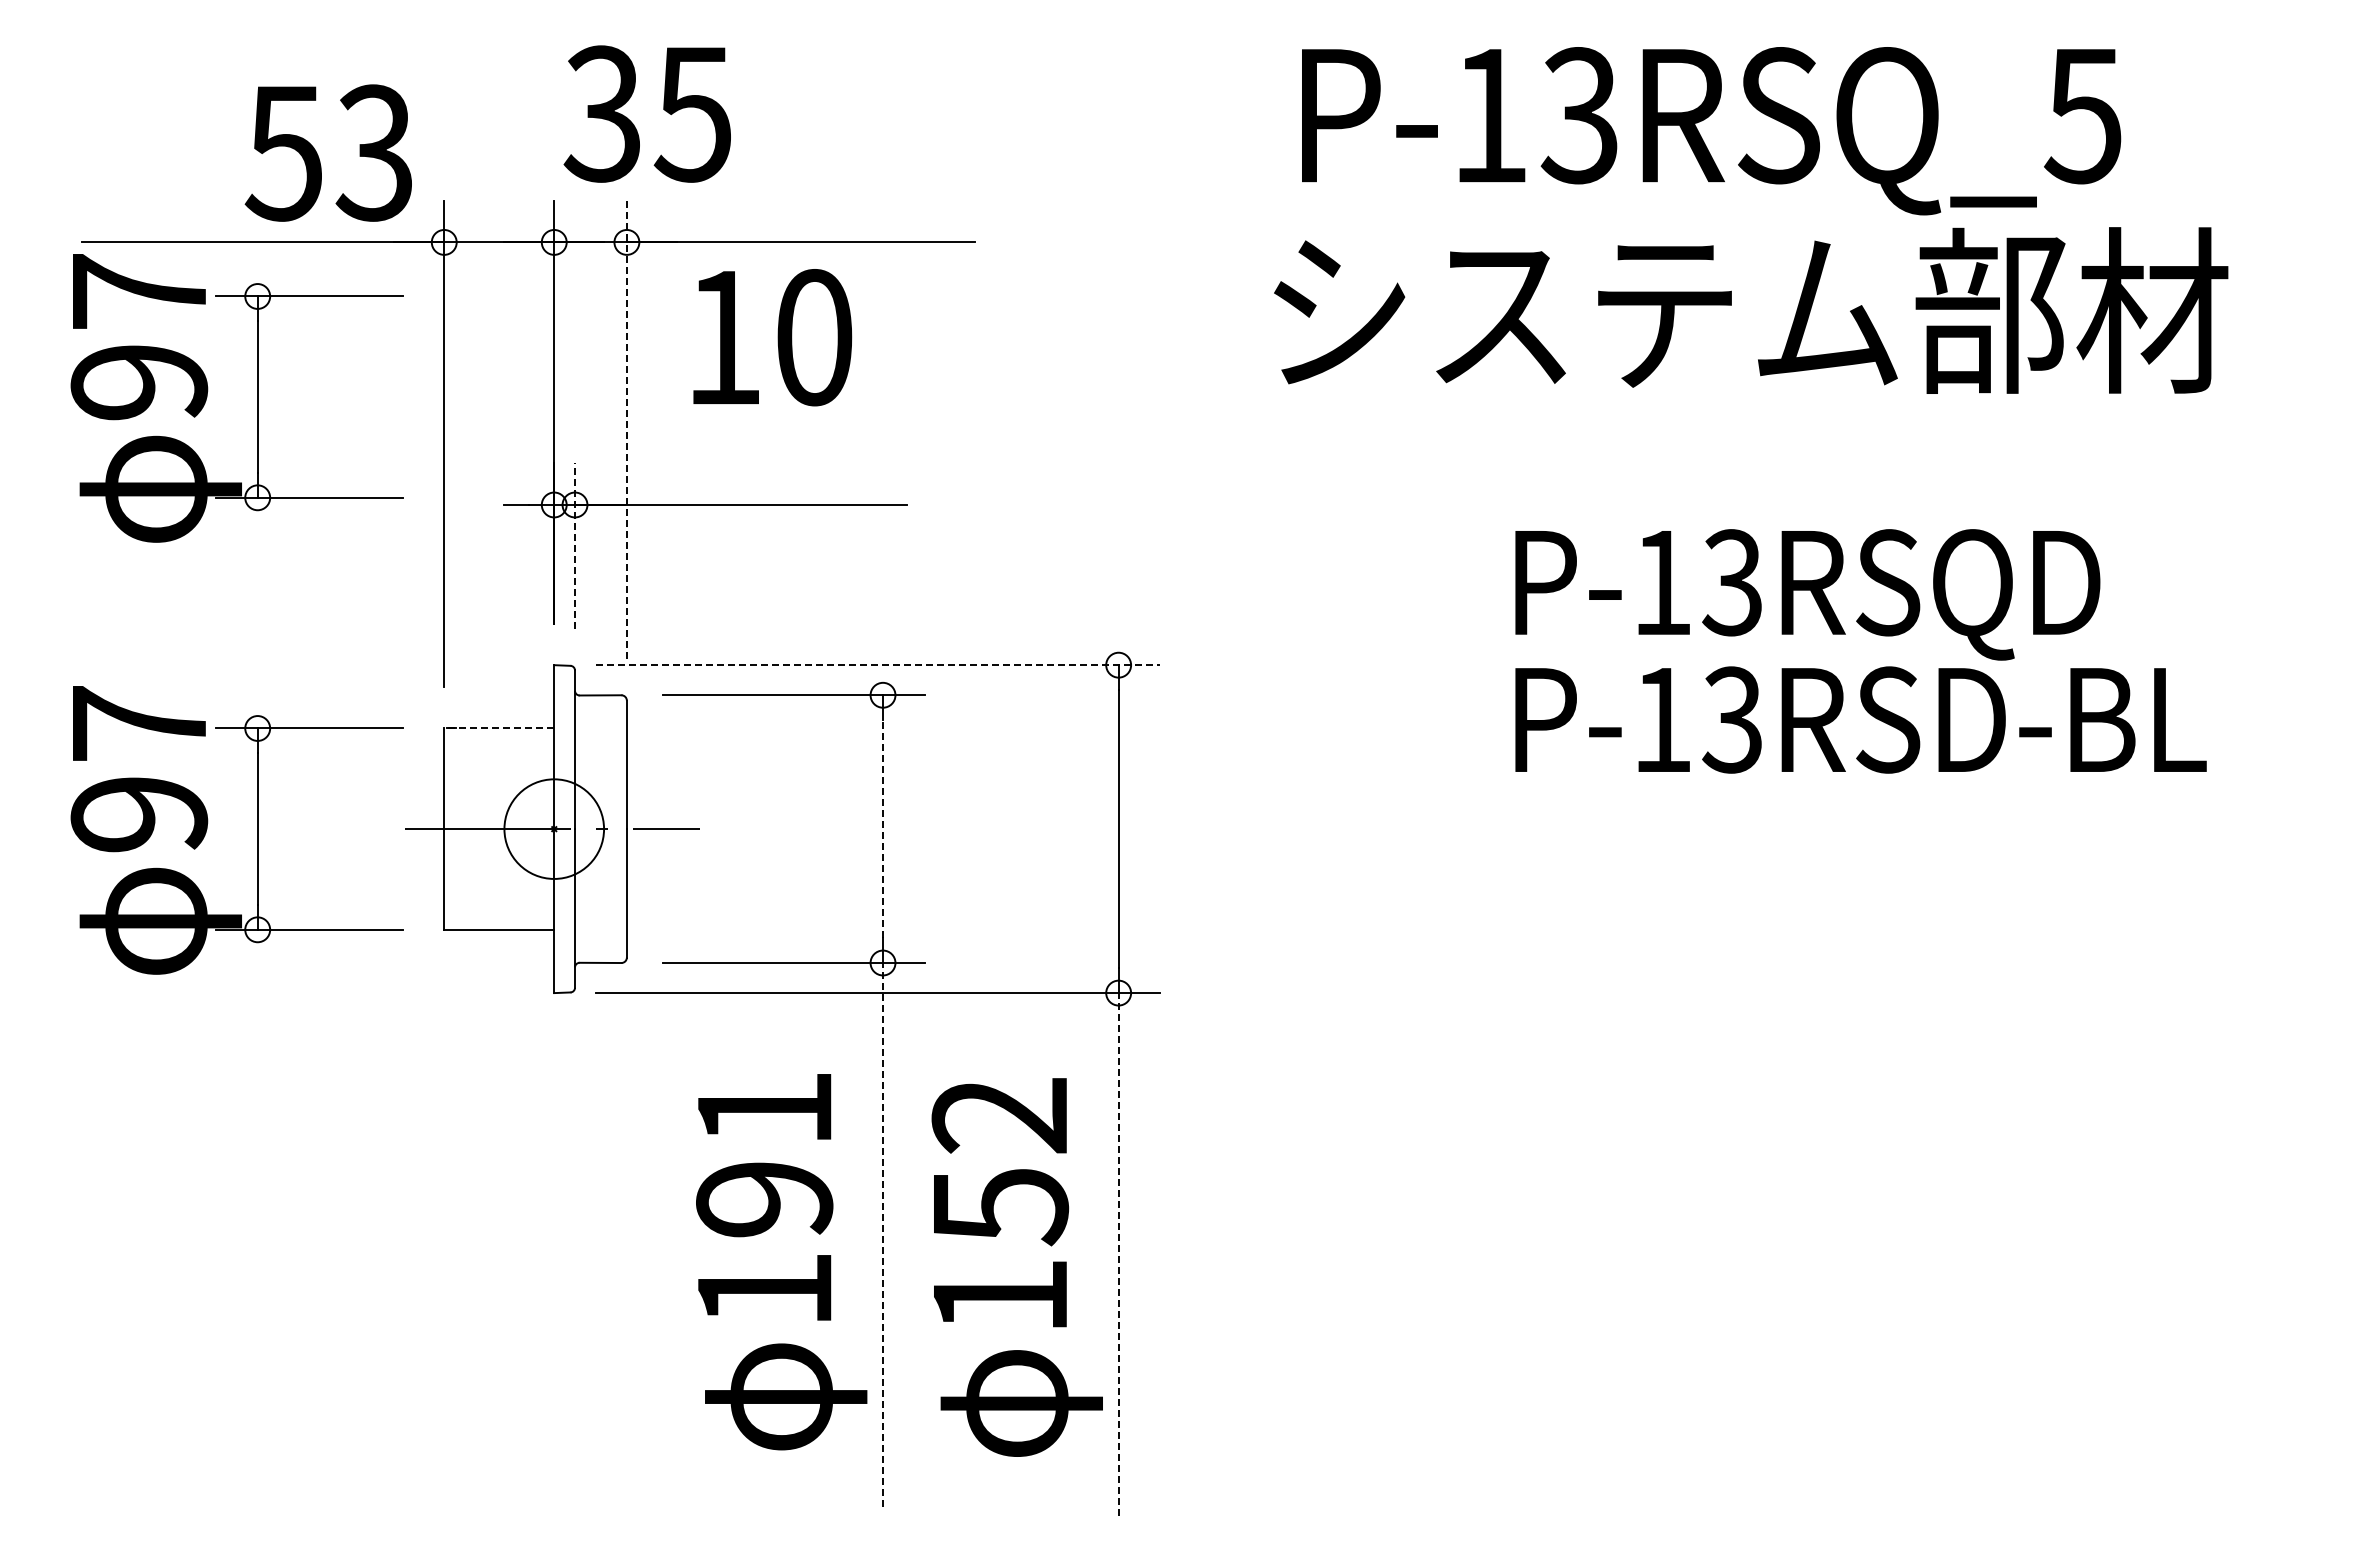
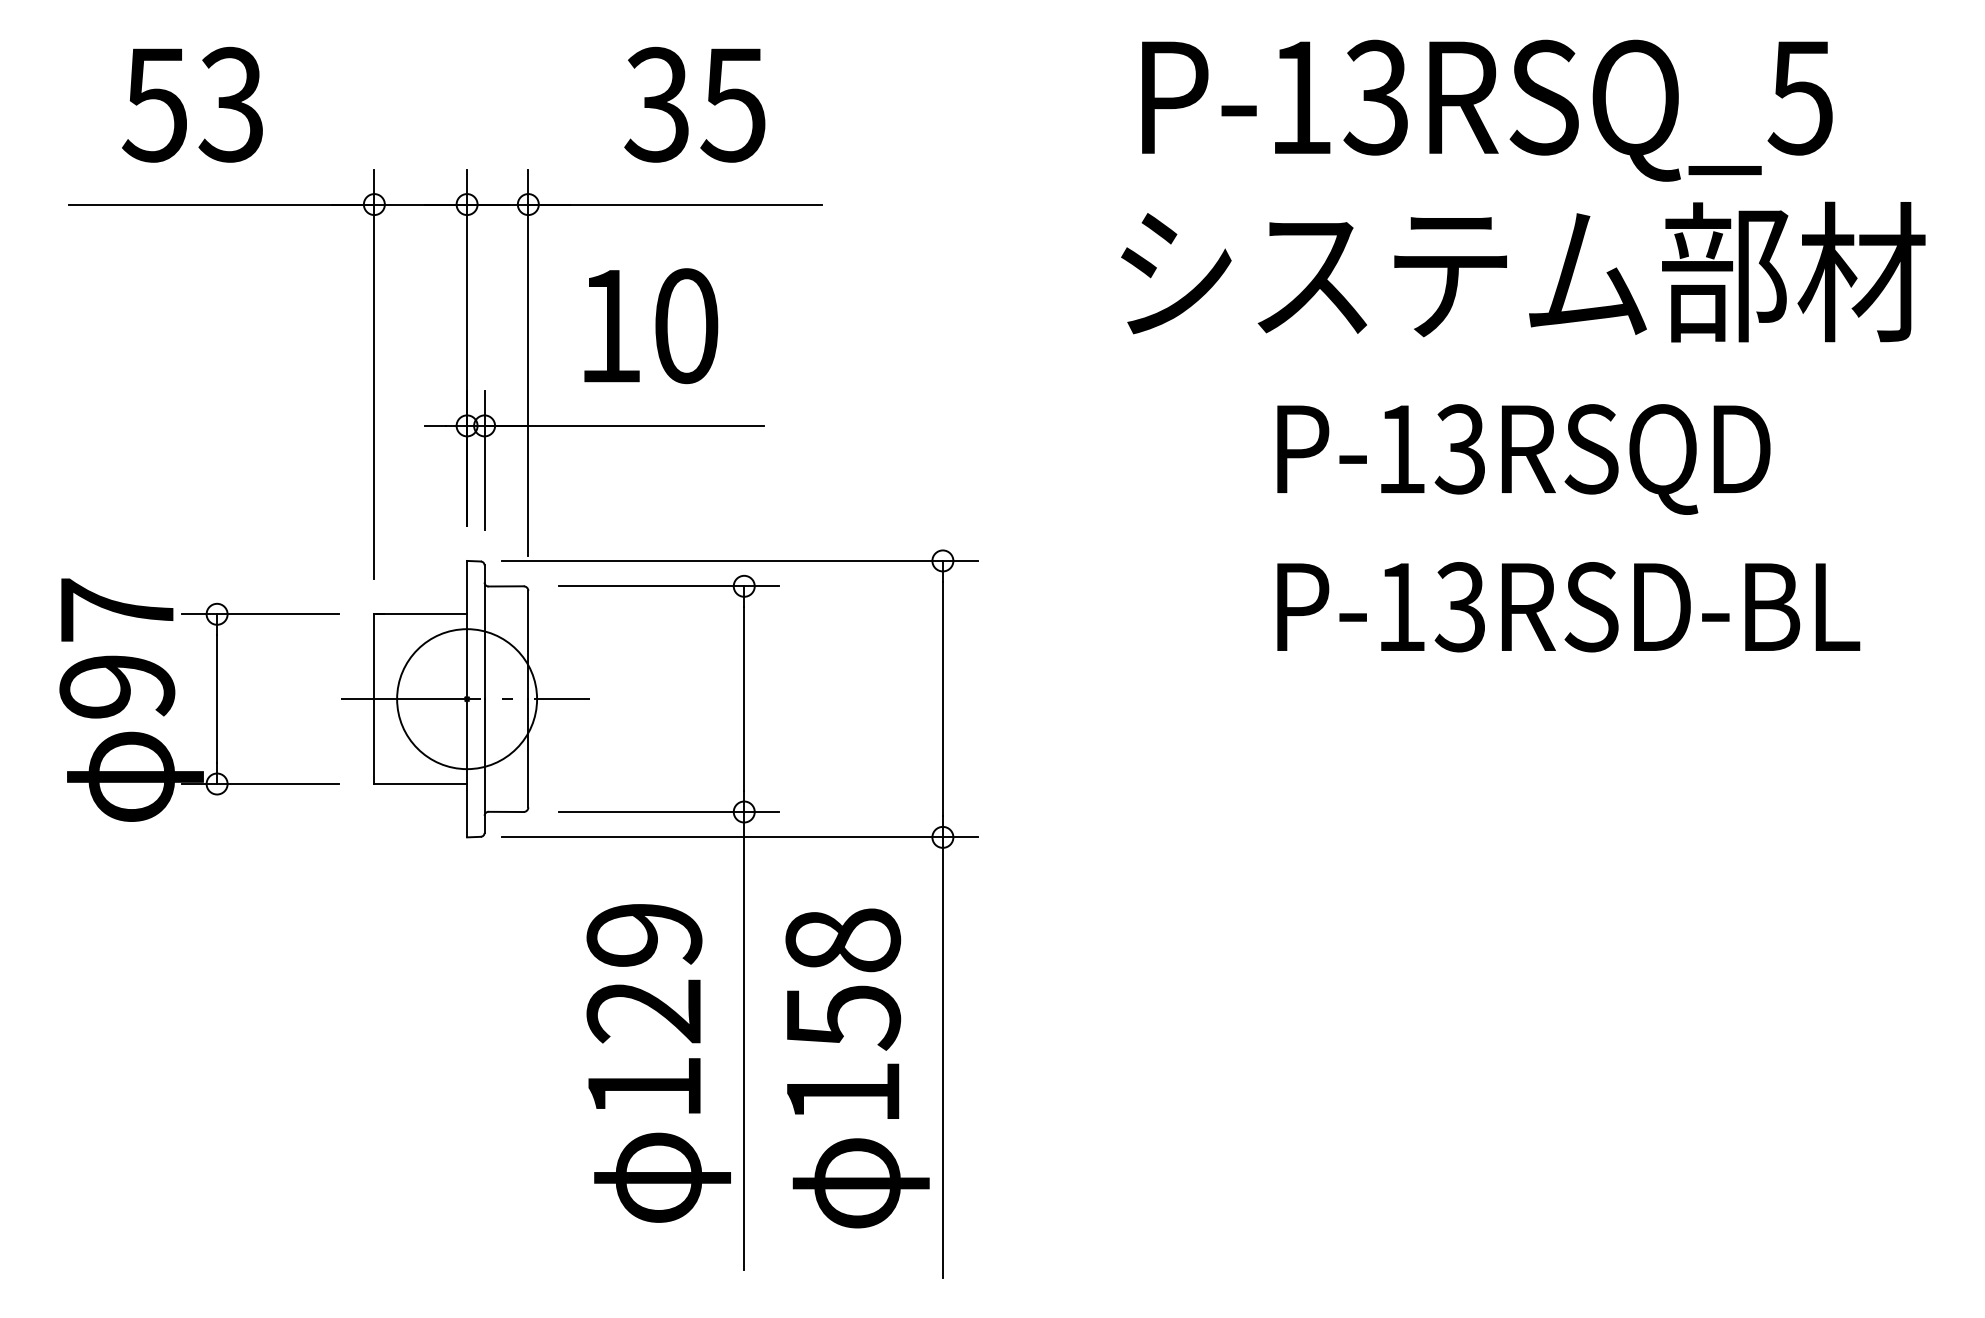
text: (646, 113) -> (694, 104), moved
text: (1711, 131) -> (1487, 111), moved
text: (327, 152) -> (191, 104), moved
text: (1751, 310) -> (1523, 272), moved
text: (772, 337) -> (651, 326), moved
part: (257, 398) -> (216, 336), removed
line: (626, 429) -> (528, 362), dashed -> solid
line: (575, 546) -> (485, 460), dashed -> solid
text: (1807, 594) -> (1523, 459), moved
line: (878, 665) -> (740, 561), dashed -> solid
line: (499, 728) -> (420, 614), dashed -> solid
circle: (554, 829) -> (467, 699), size x1.67
line: (883, 829) -> (744, 699), dashed -> solid
text: (1000, 1115) -> (843, 940), 152 -> 158
text: (764, 1154) -> (644, 973), 191 -> 129
line: (883, 1234) -> (744, 1040), dashed -> solid
line: (1118, 1254) -> (942, 1057), dashed -> solid

